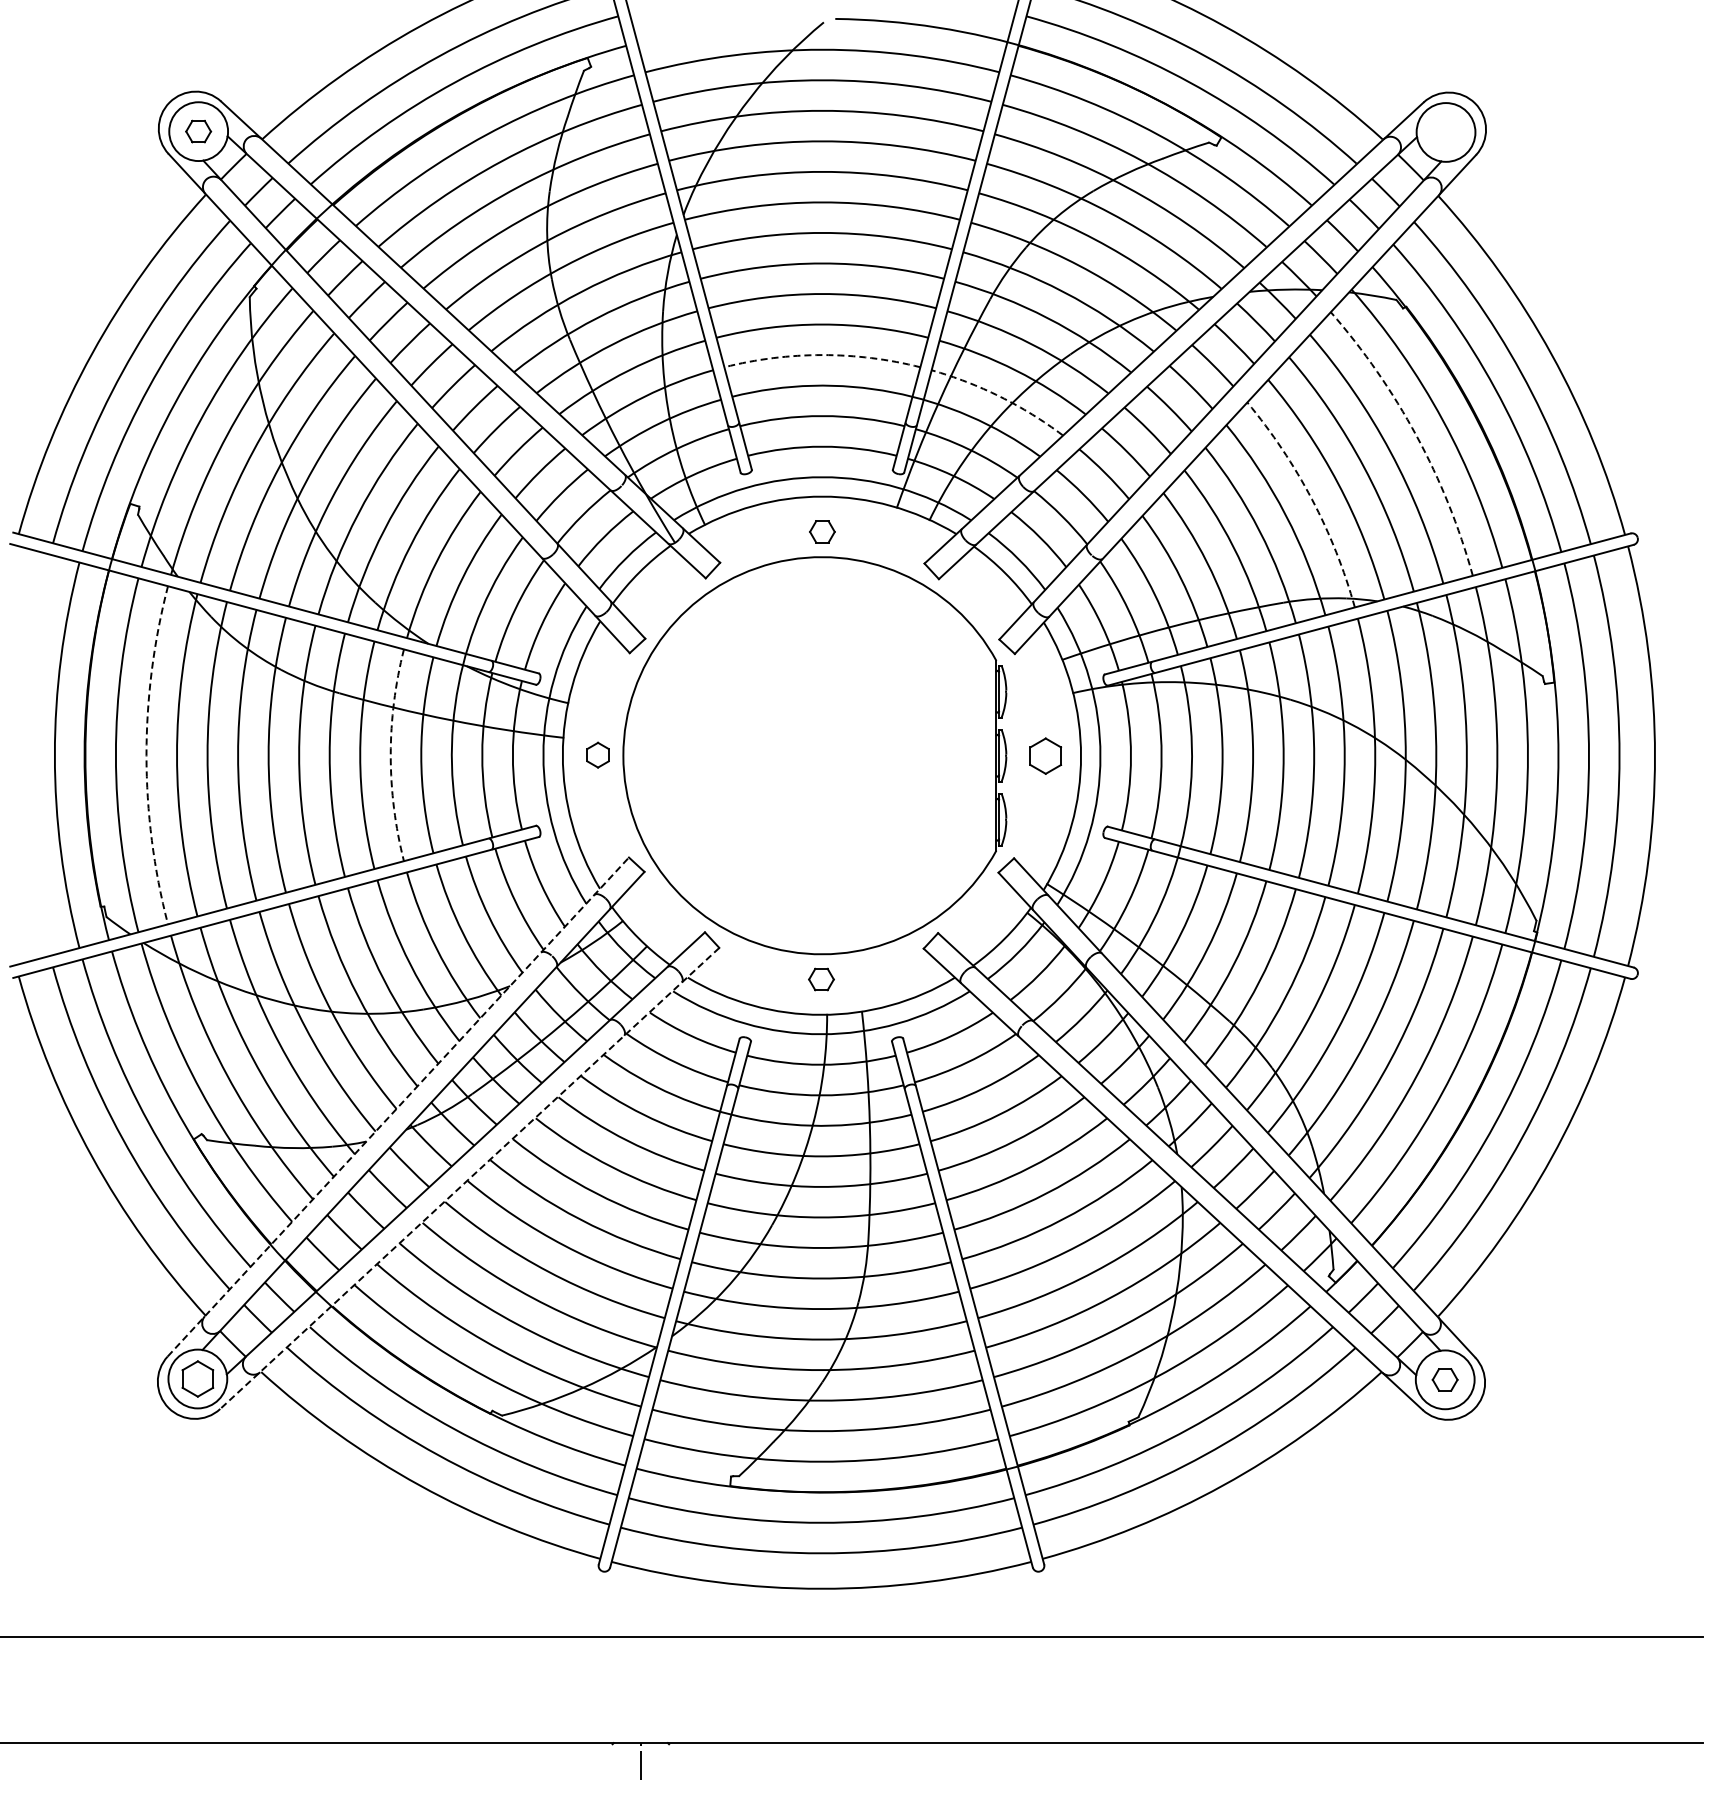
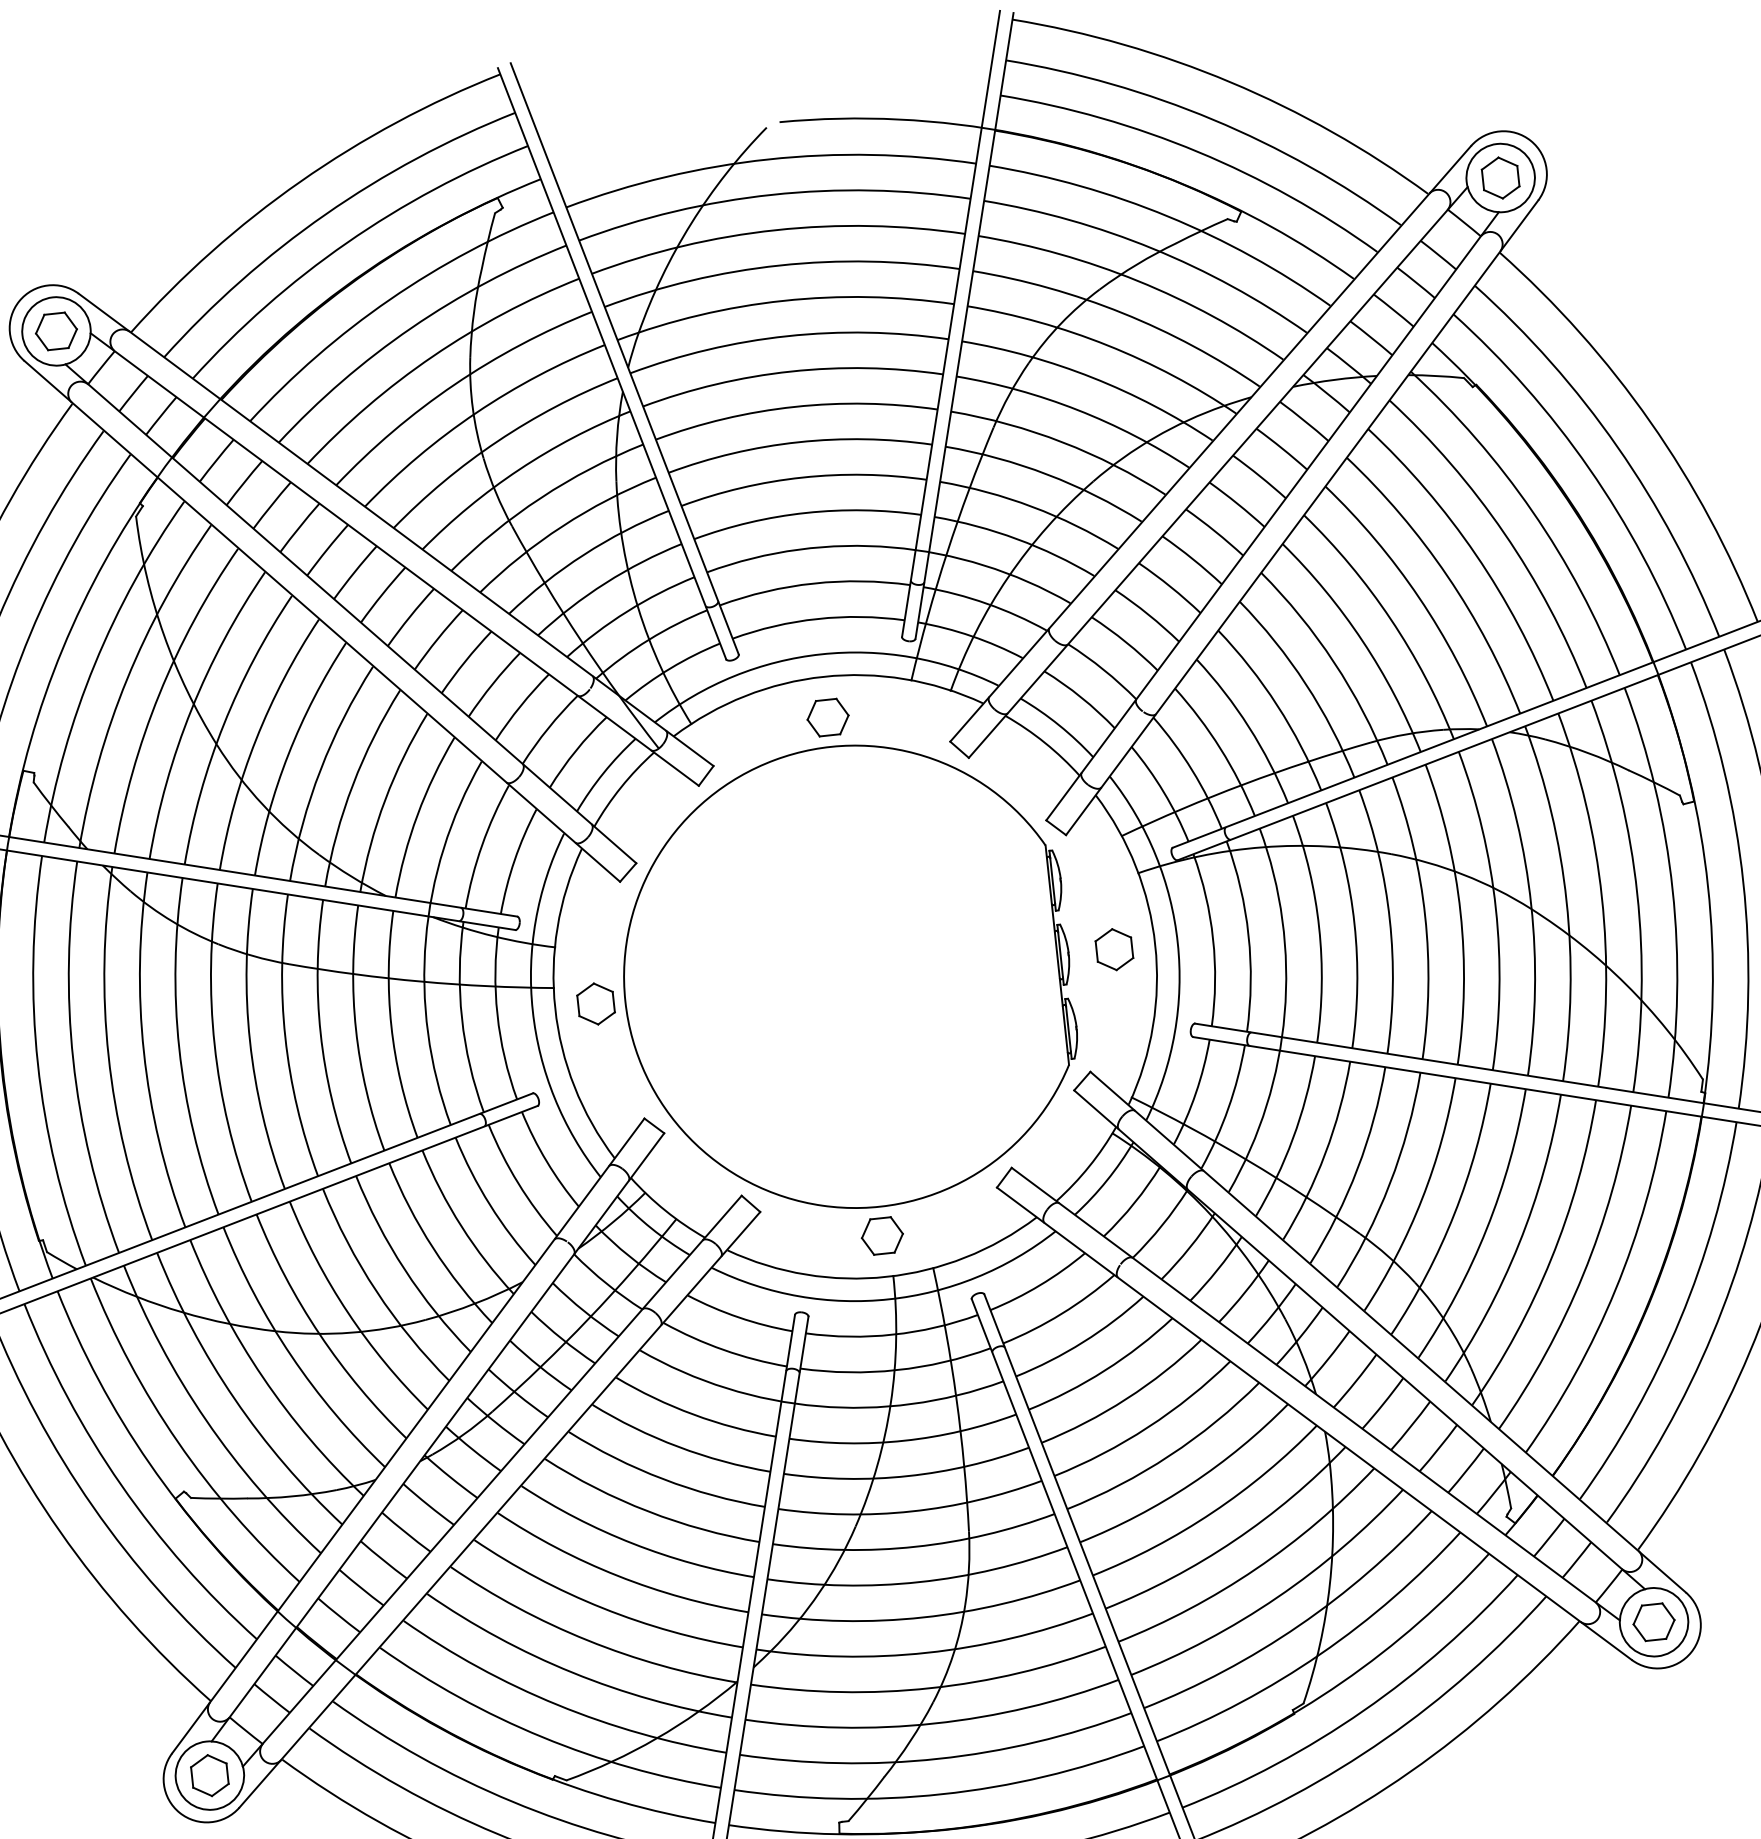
part: (198, 131) -> (56, 331), size x1.43
part: (1445, 132) -> (1500, 178), added
arc: (822, 355) -> (806, 513), dashed -> solid
arc: (1000, 396) -> (1017, 538), dashed -> solid
arc: (1416, 436) -> (1504, 533), dashed -> solid
arc: (1311, 499) -> (1390, 619), dashed -> solid
part: (822, 531) -> (828, 717), size x1.43
part: (597, 754) -> (595, 1003), size x1.43
arc: (146, 755) -> (73, 1060), dashed -> solid
arc: (390, 755) -> (355, 1029), dashed -> solid
part: (821, 979) -> (882, 1235), size x1.43
line: (398, 1107) -> (408, 1436), dashed -> solid
line: (469, 1178) -> (499, 1509), dashed -> solid
part: (1444, 1379) -> (1653, 1621), size x1.43

